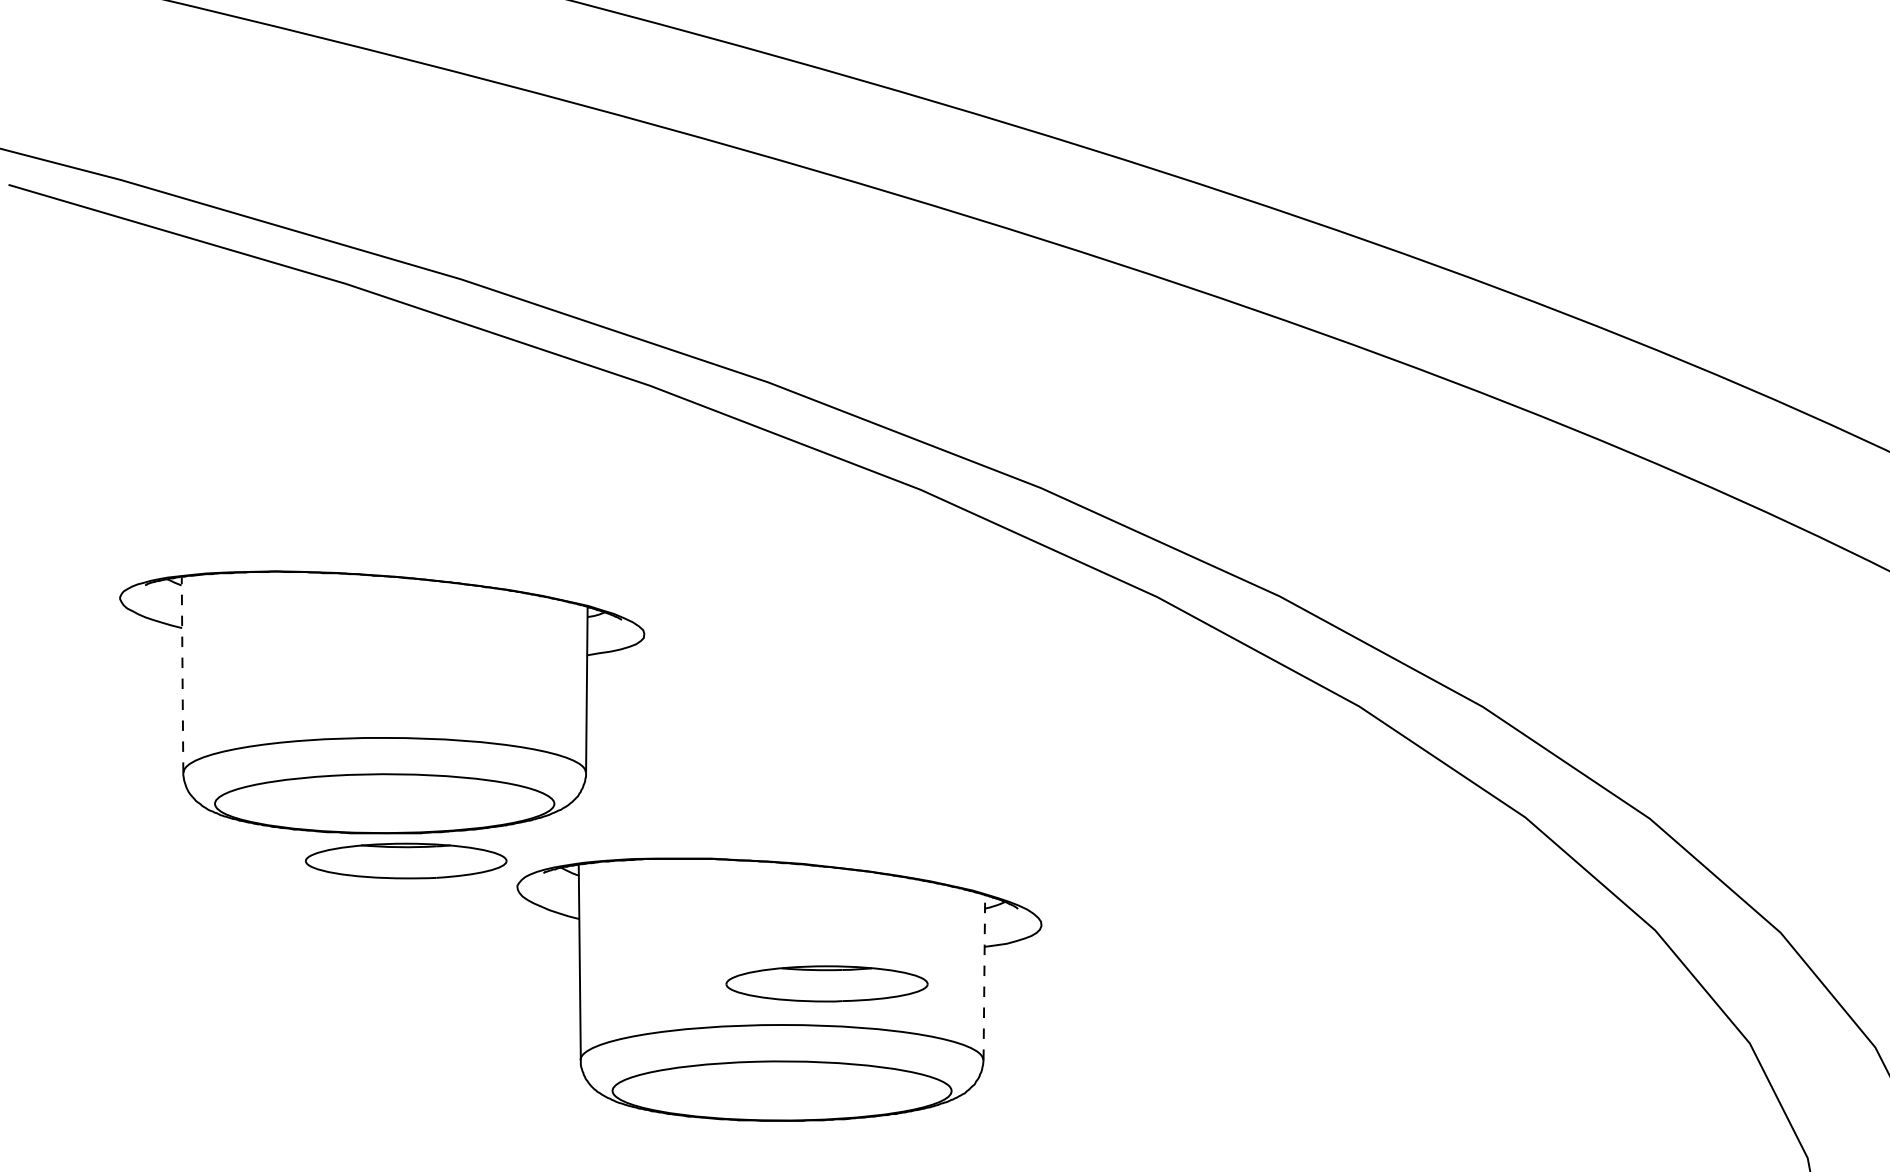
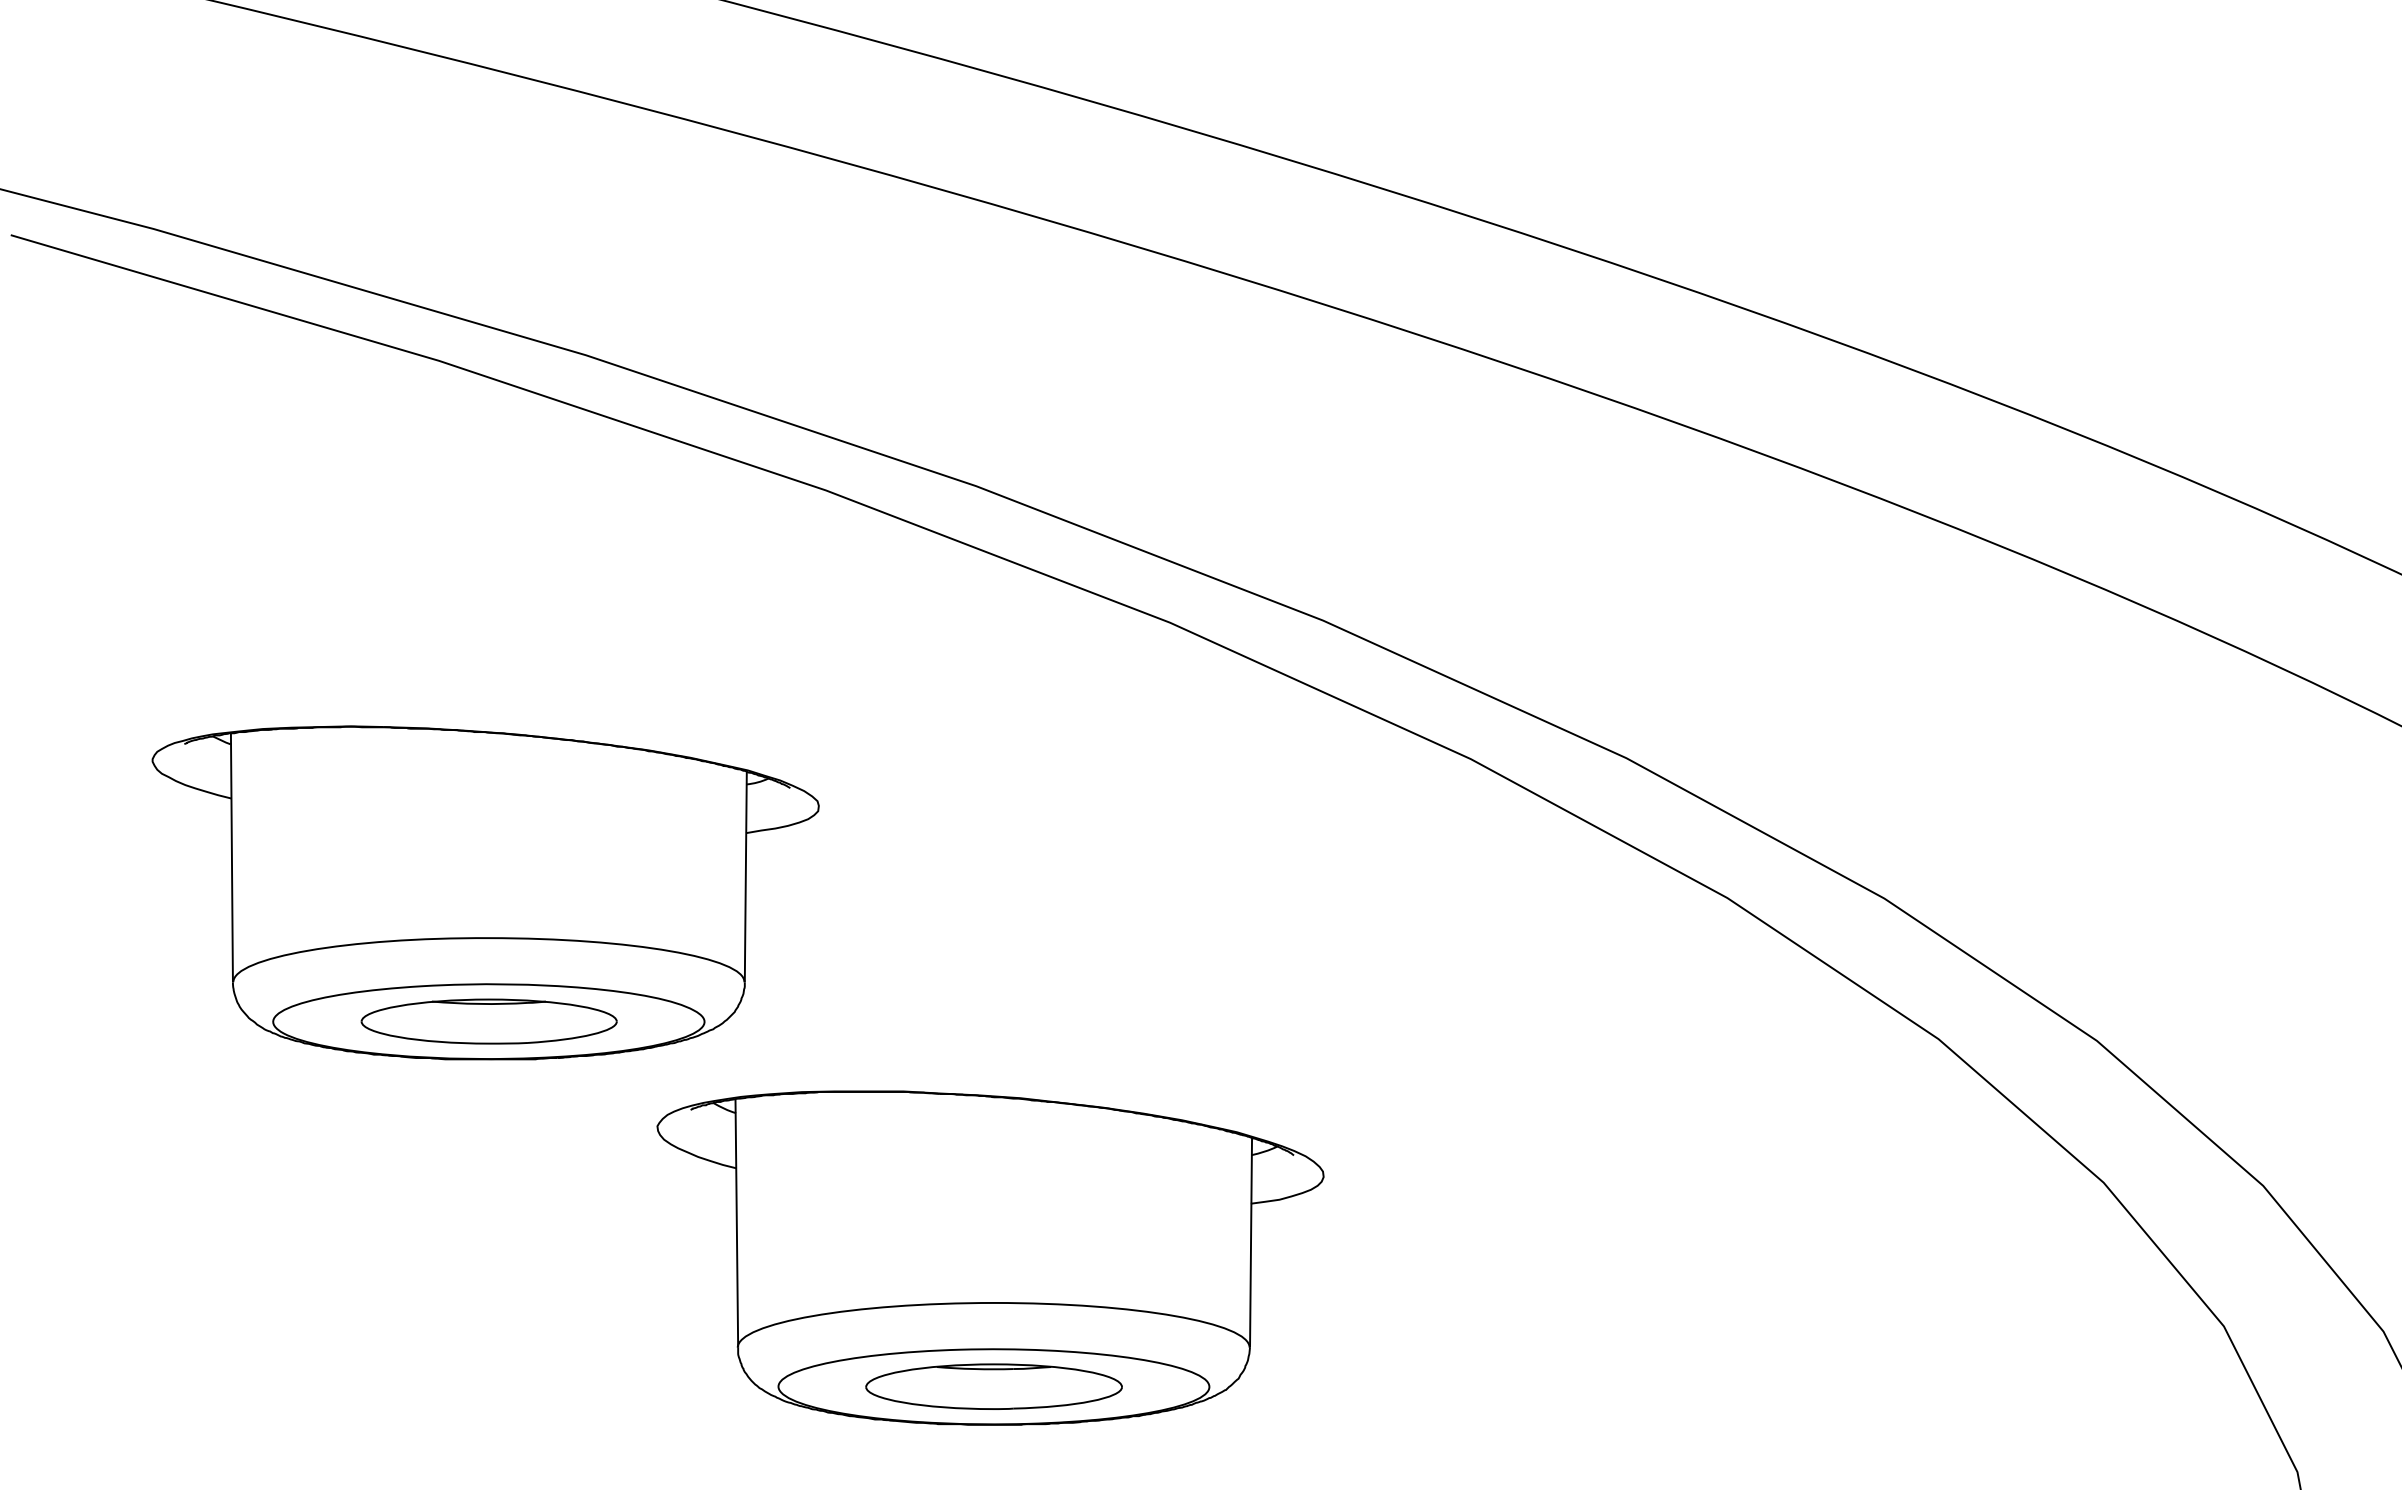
line: (182, 674) -> (231, 857), dashed -> solid
part: (405, 860) -> (488, 1021), moved
line: (984, 977) -> (1251, 1242), dashed -> solid
part: (826, 983) -> (993, 1386), moved

